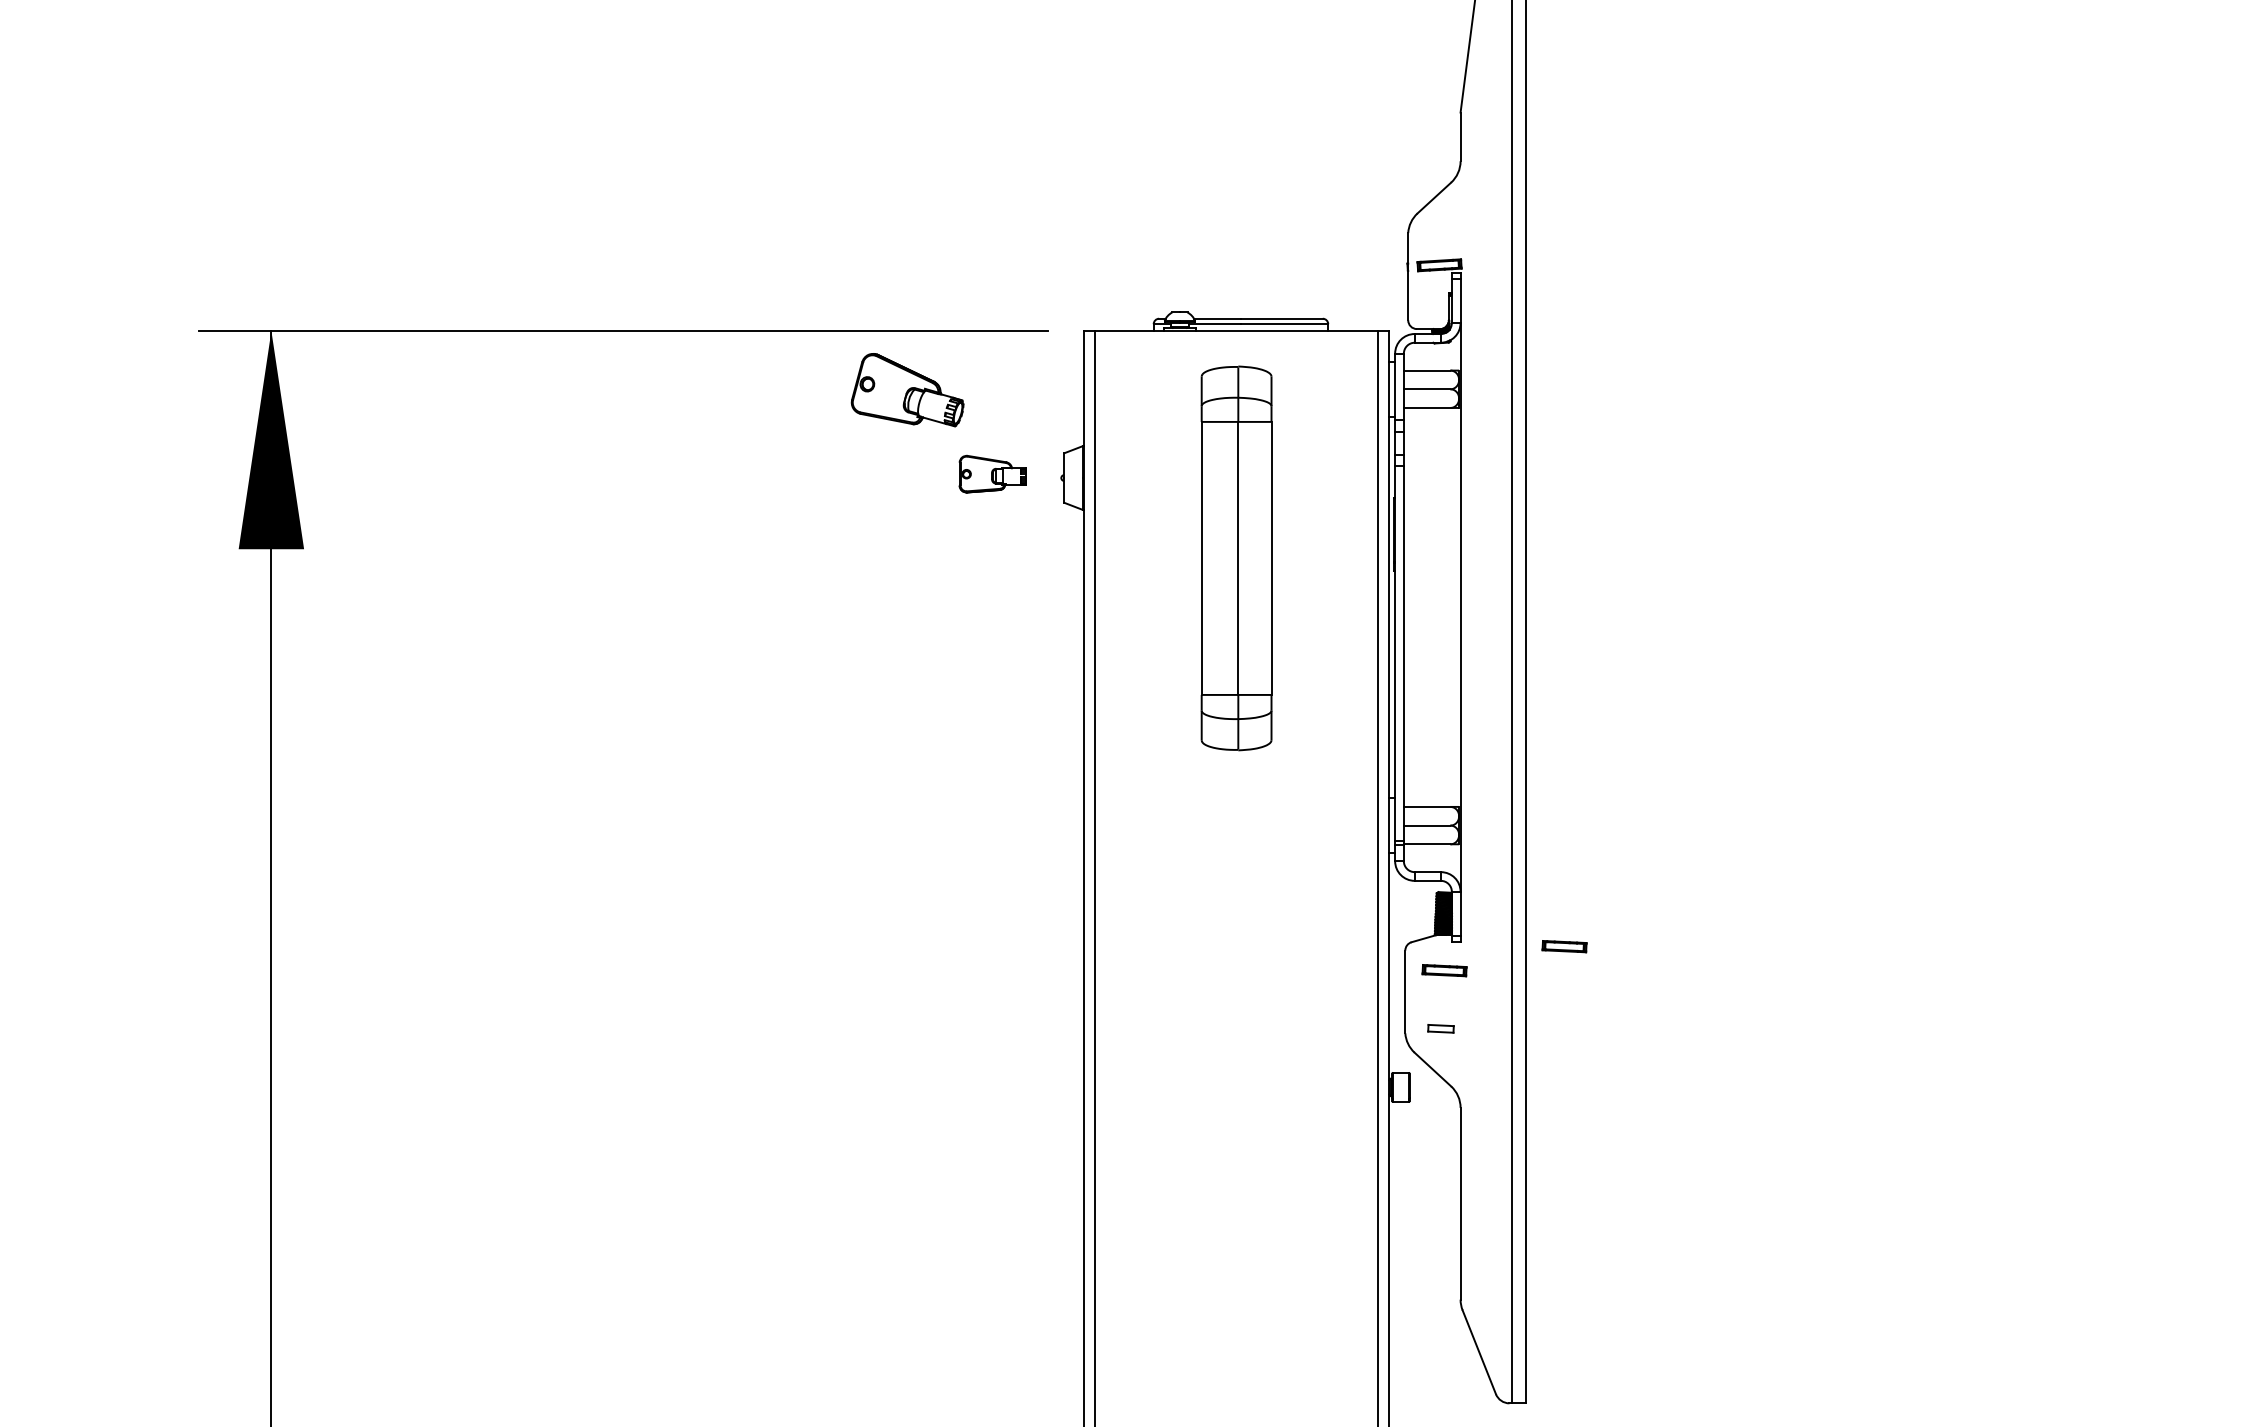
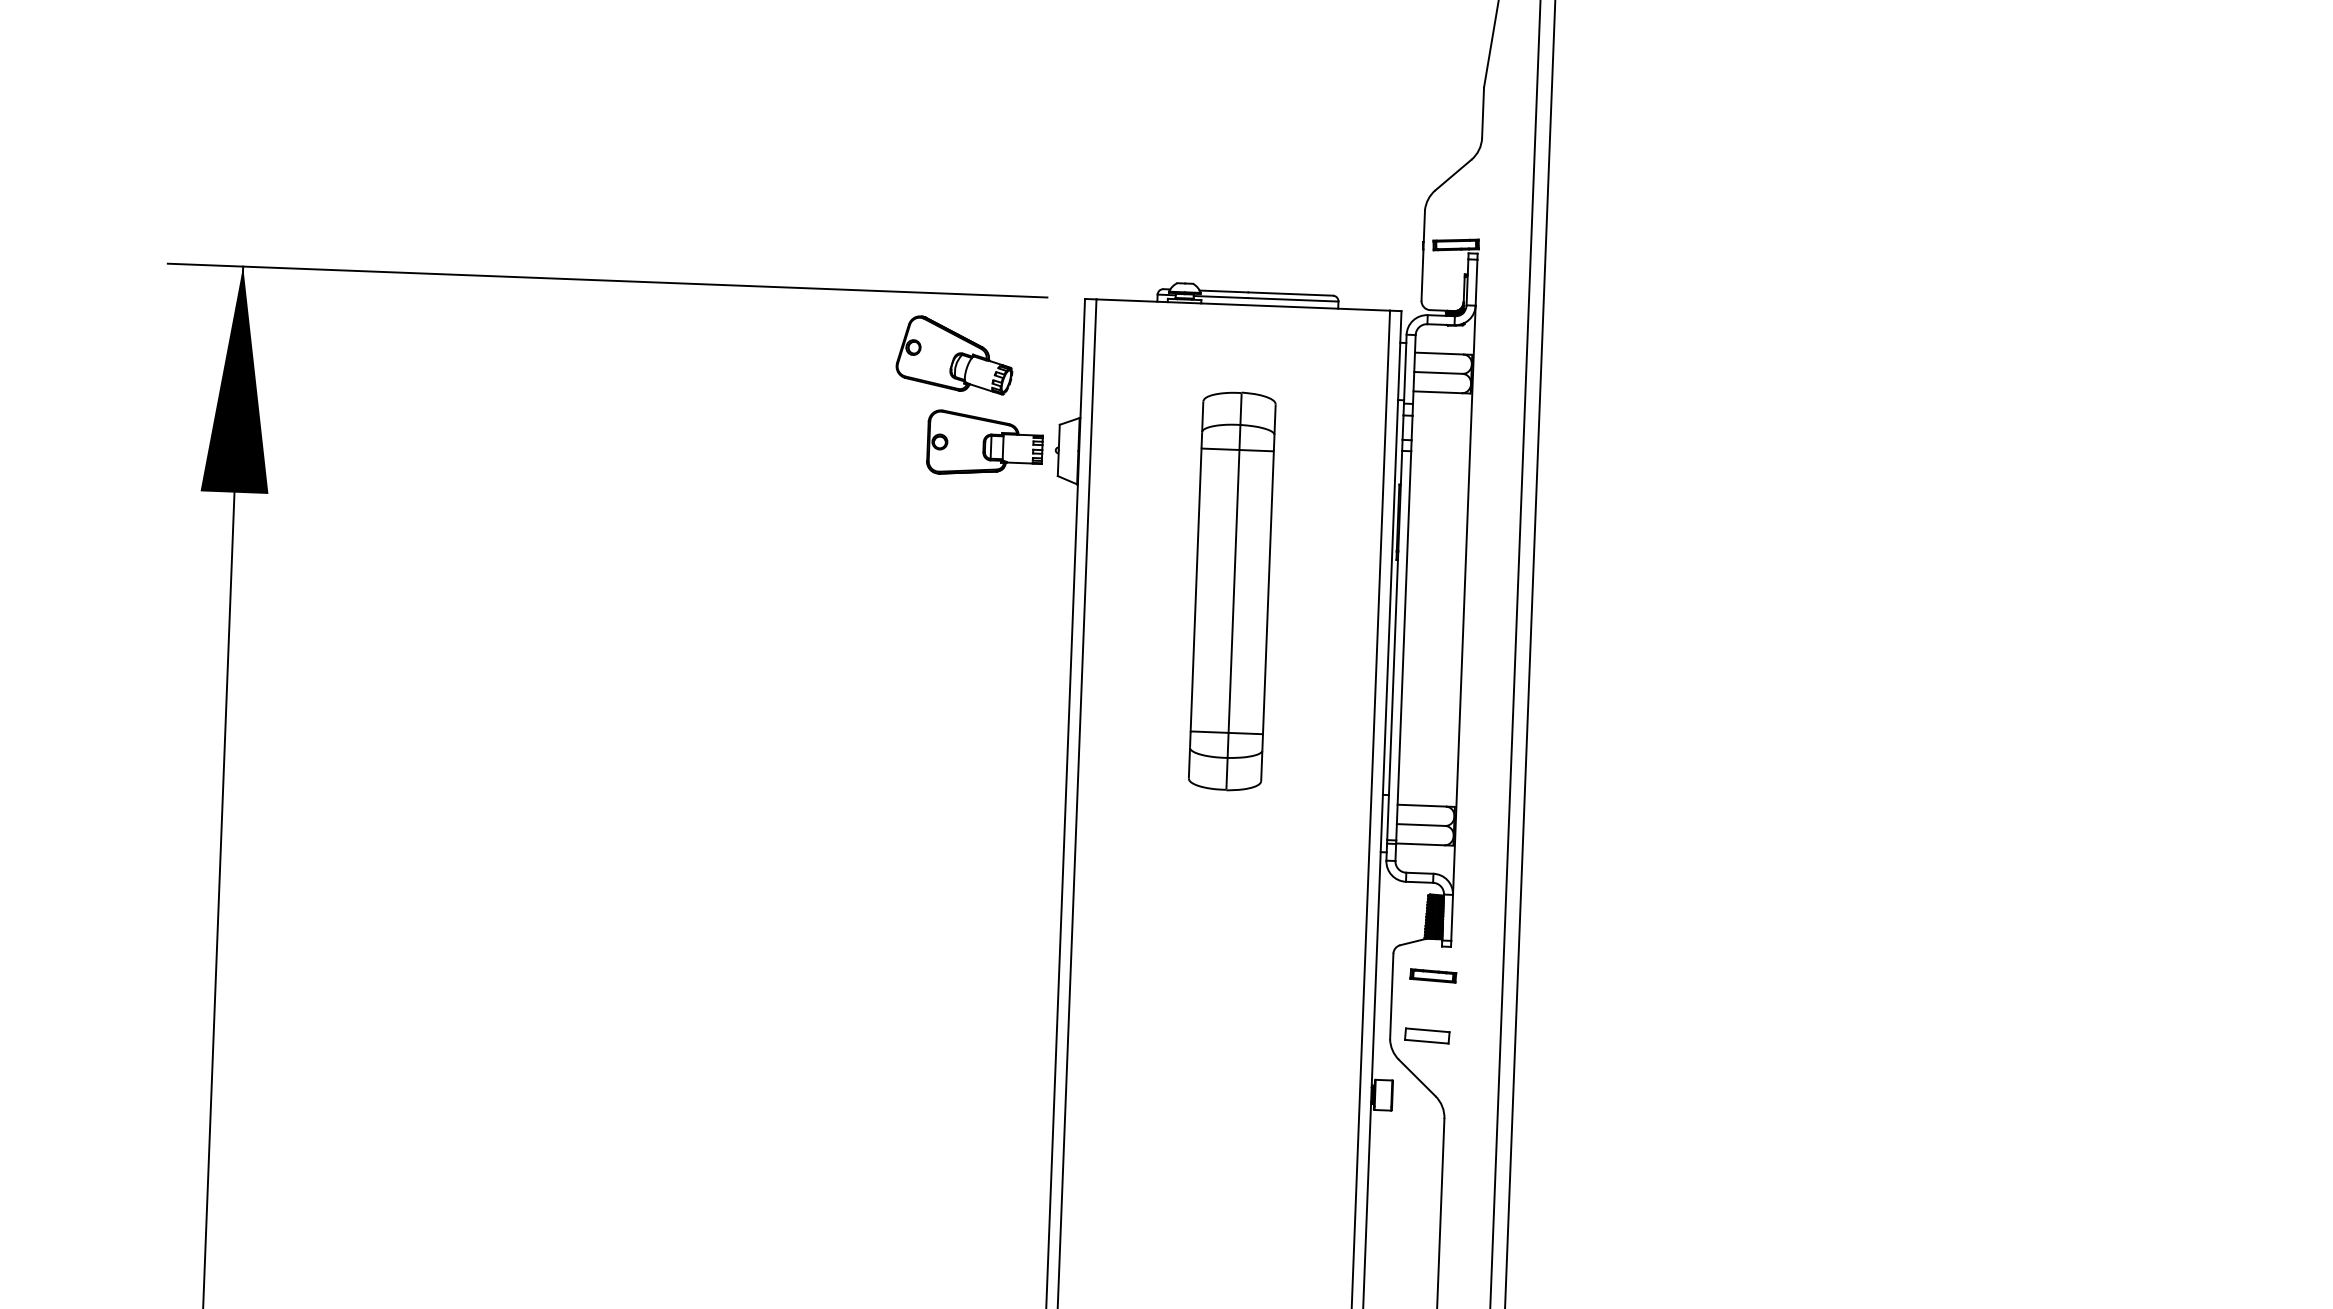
part: (907, 390) -> (954, 355), moved
part: (992, 473) -> (984, 442), size x1.67
part: (1236, 558) -> (1232, 591), moved
part: (1564, 946) -> (1558, 955), removed
part: (1440, 1028) -> (1426, 1035), size x1.67

